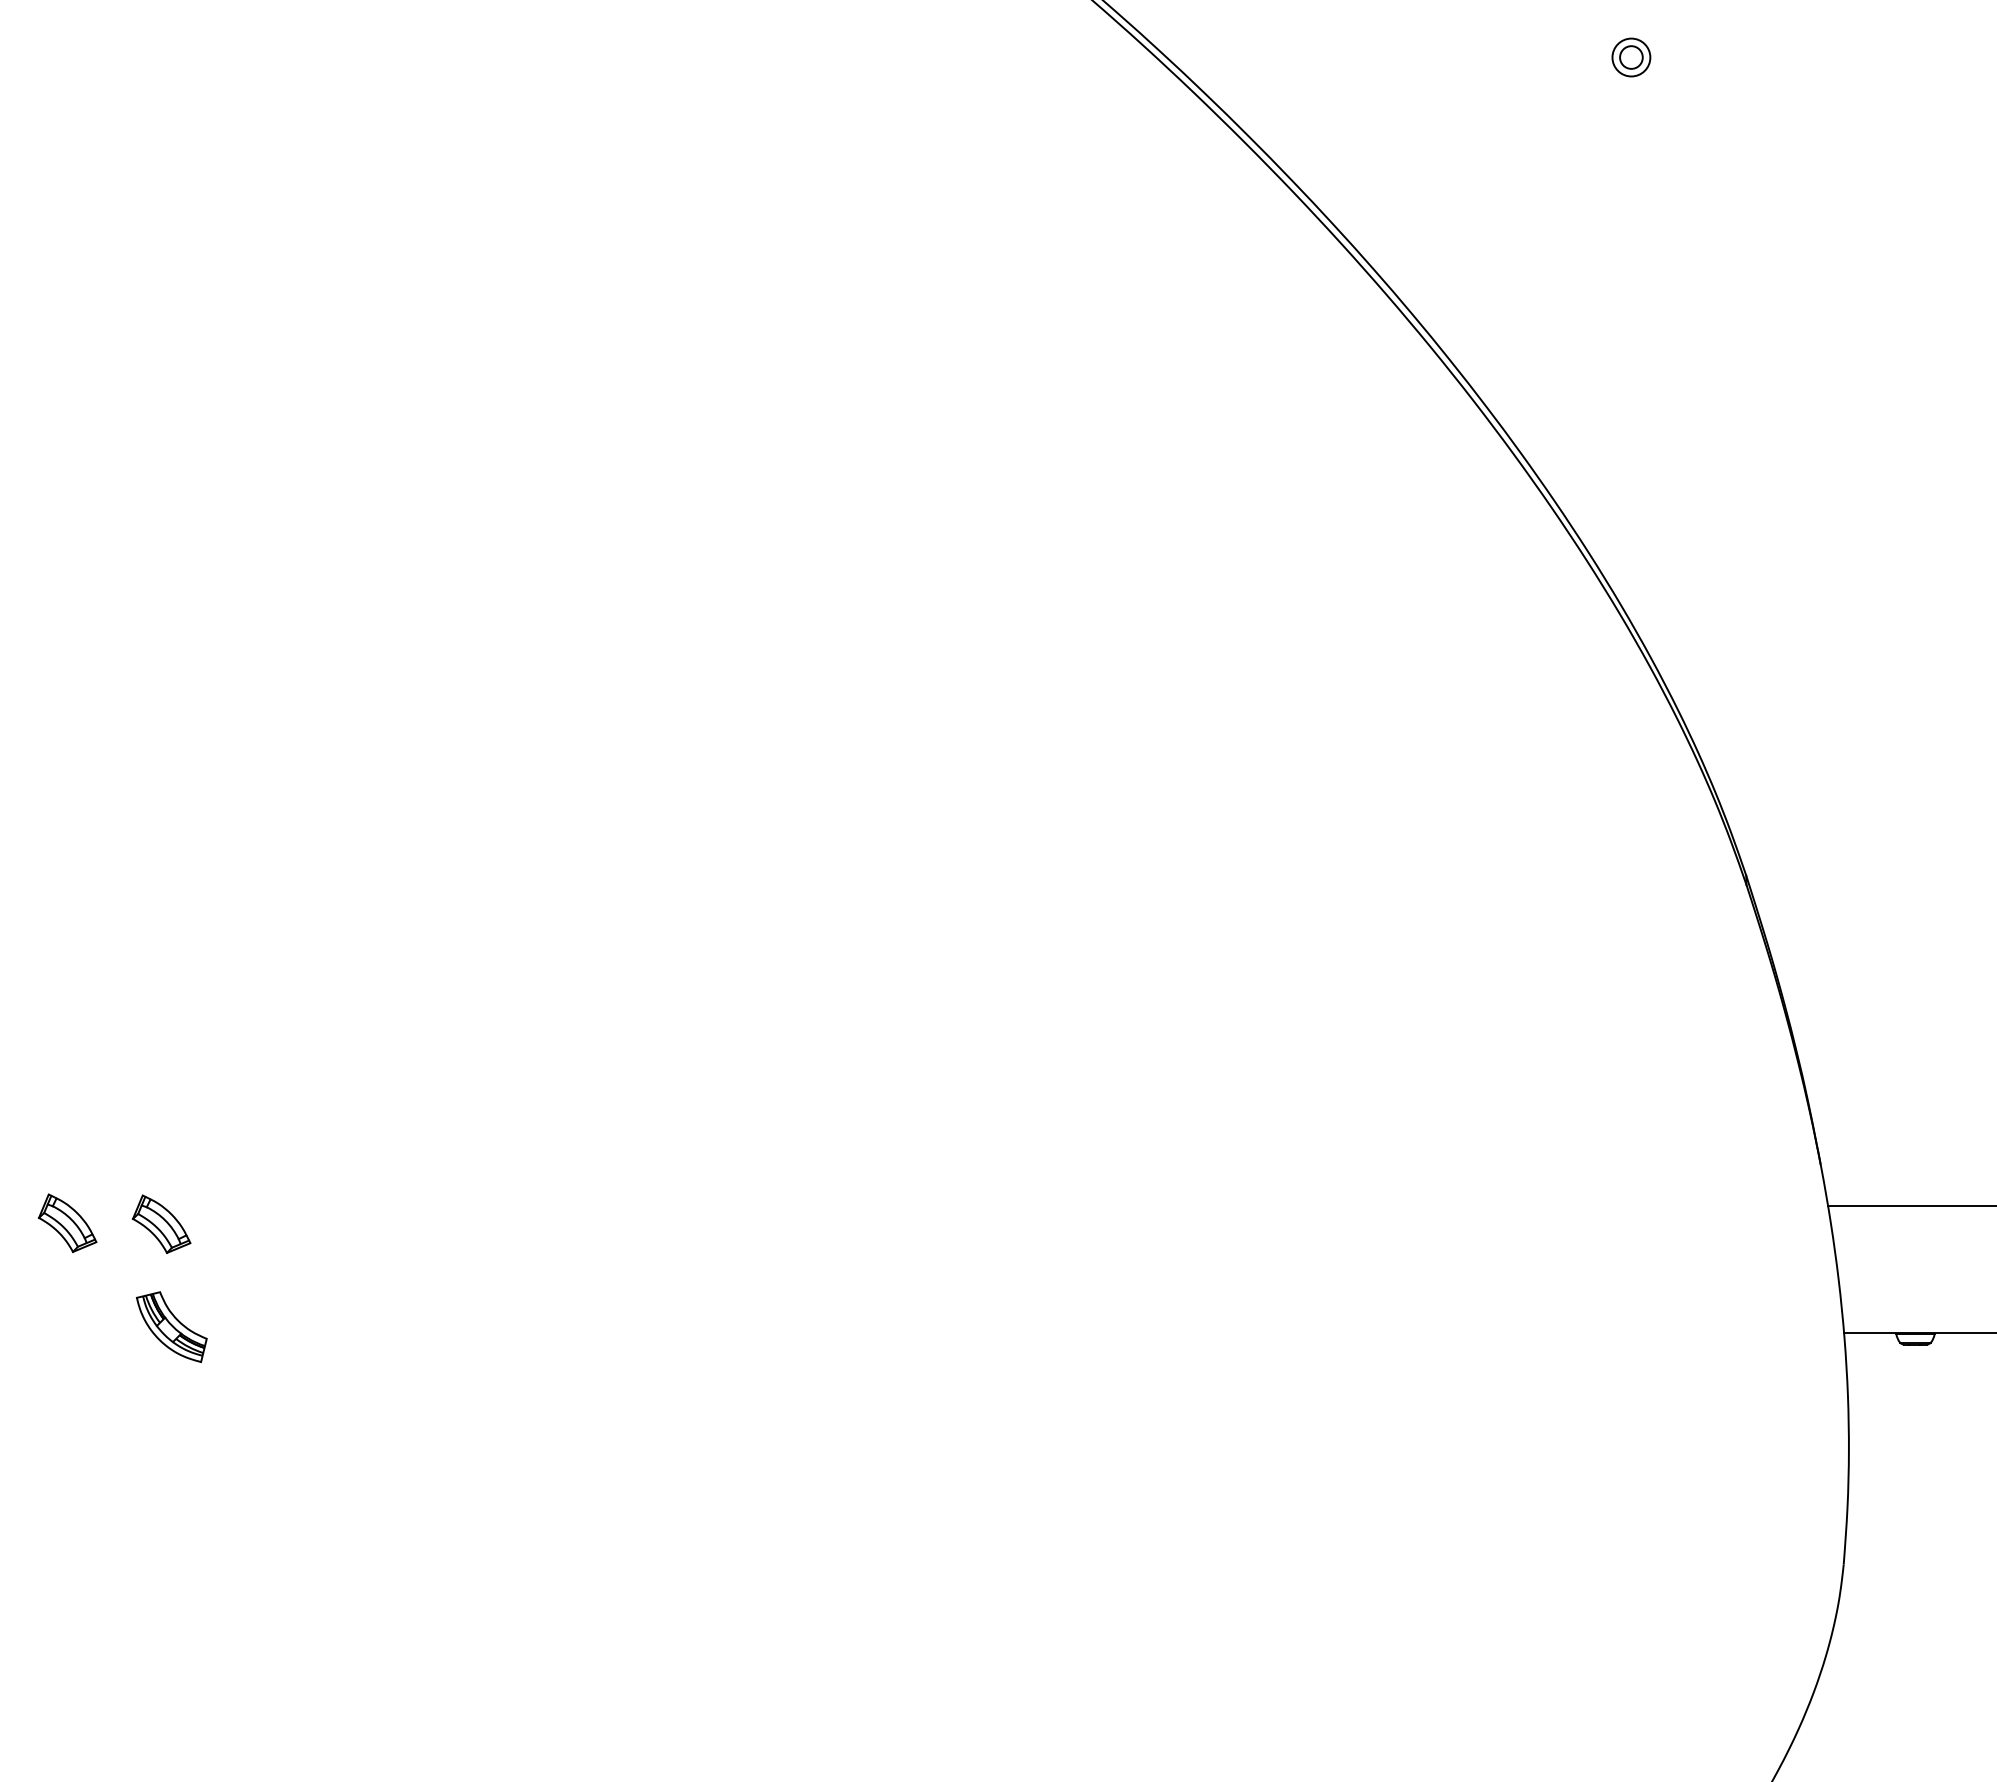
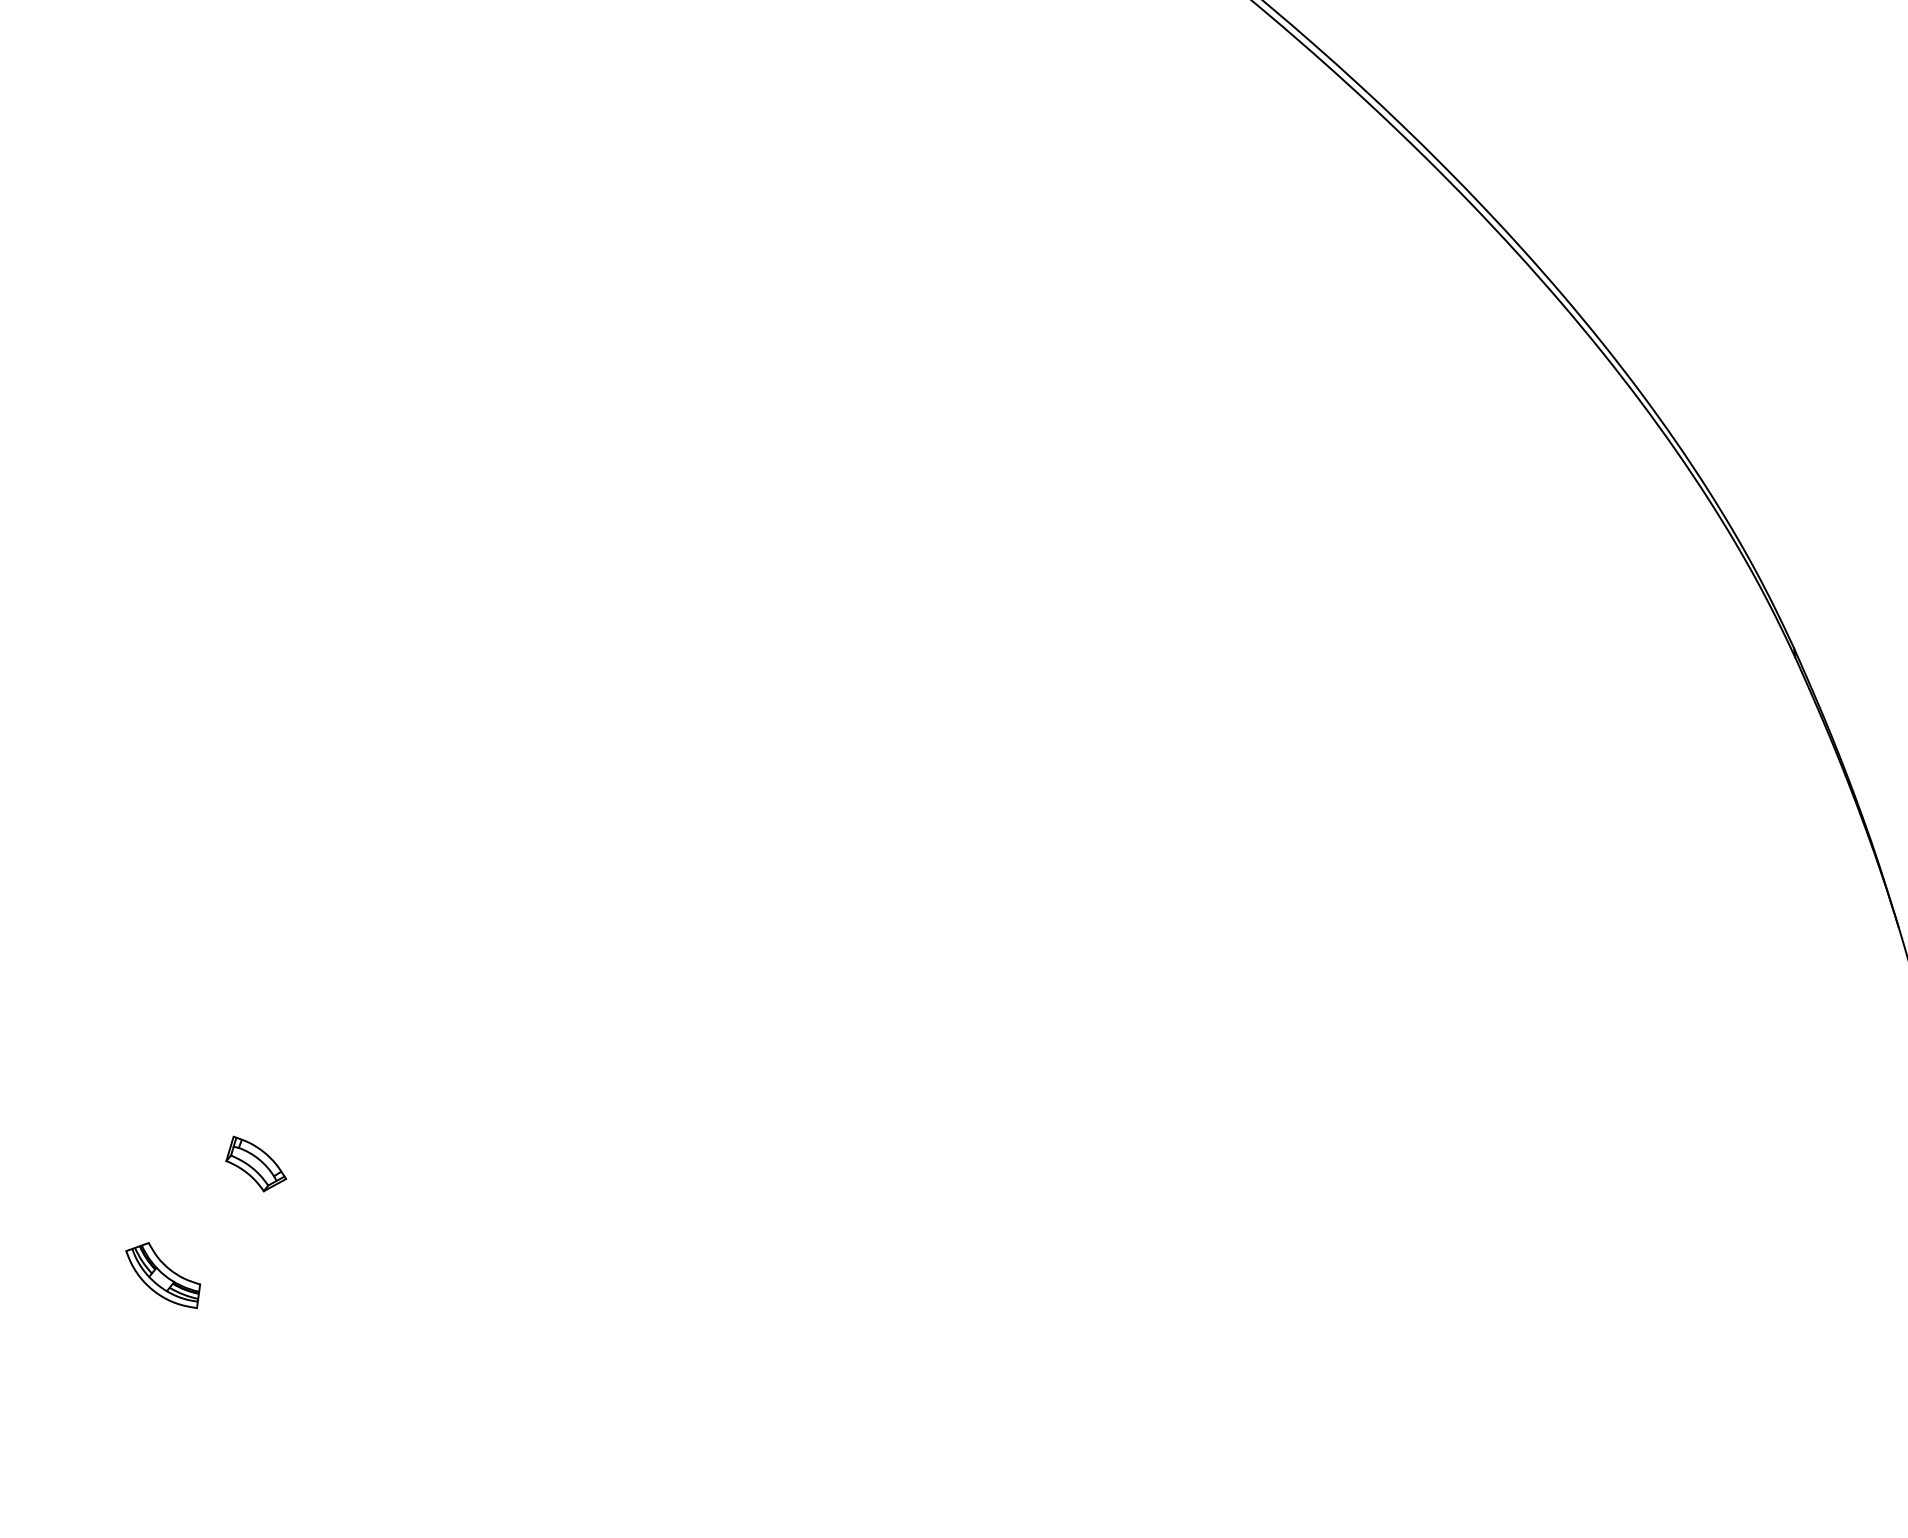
part: (67, 1222) -> (161, 1171), removed
part: (171, 1326) -> (163, 1275), moved

